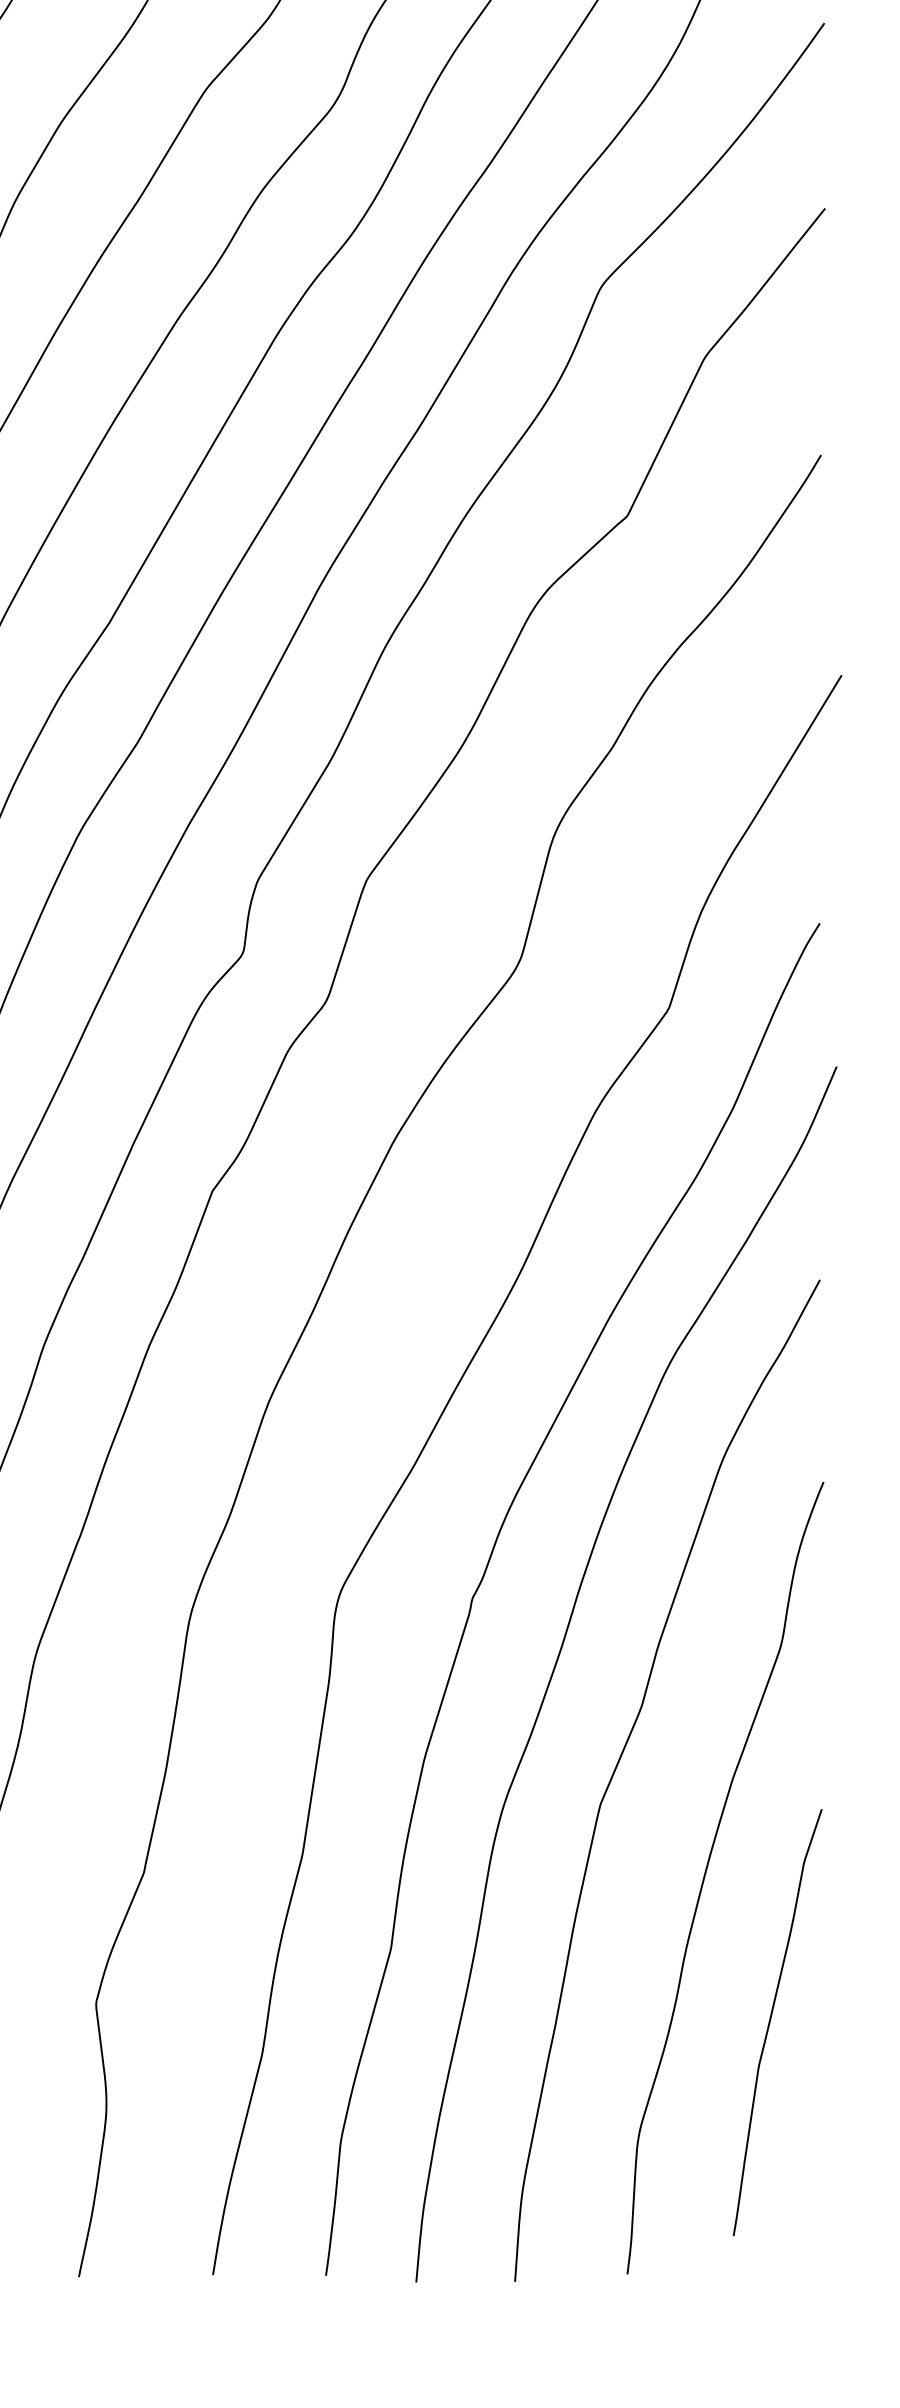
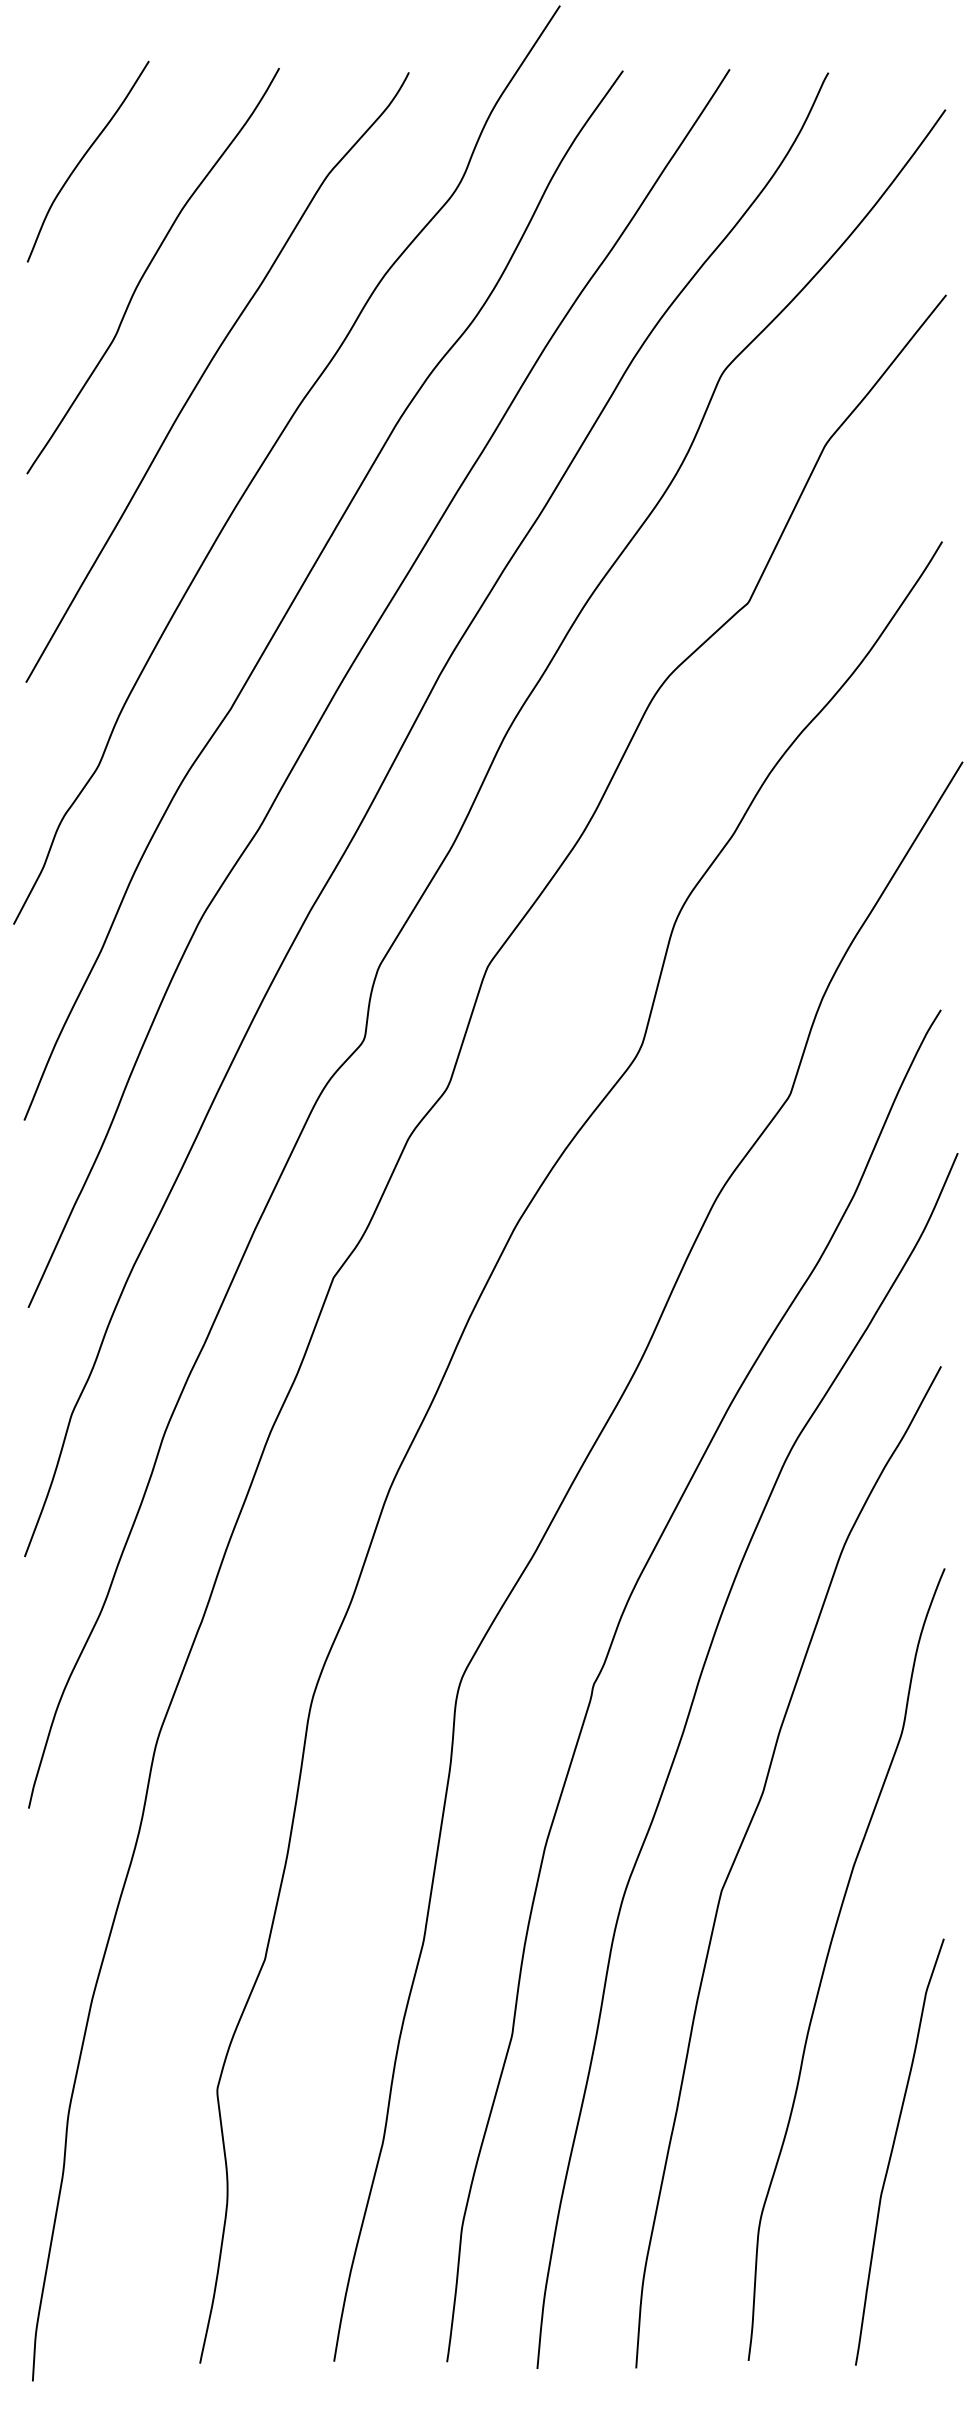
curve: (771, 2019) -> (893, 2149), moved

